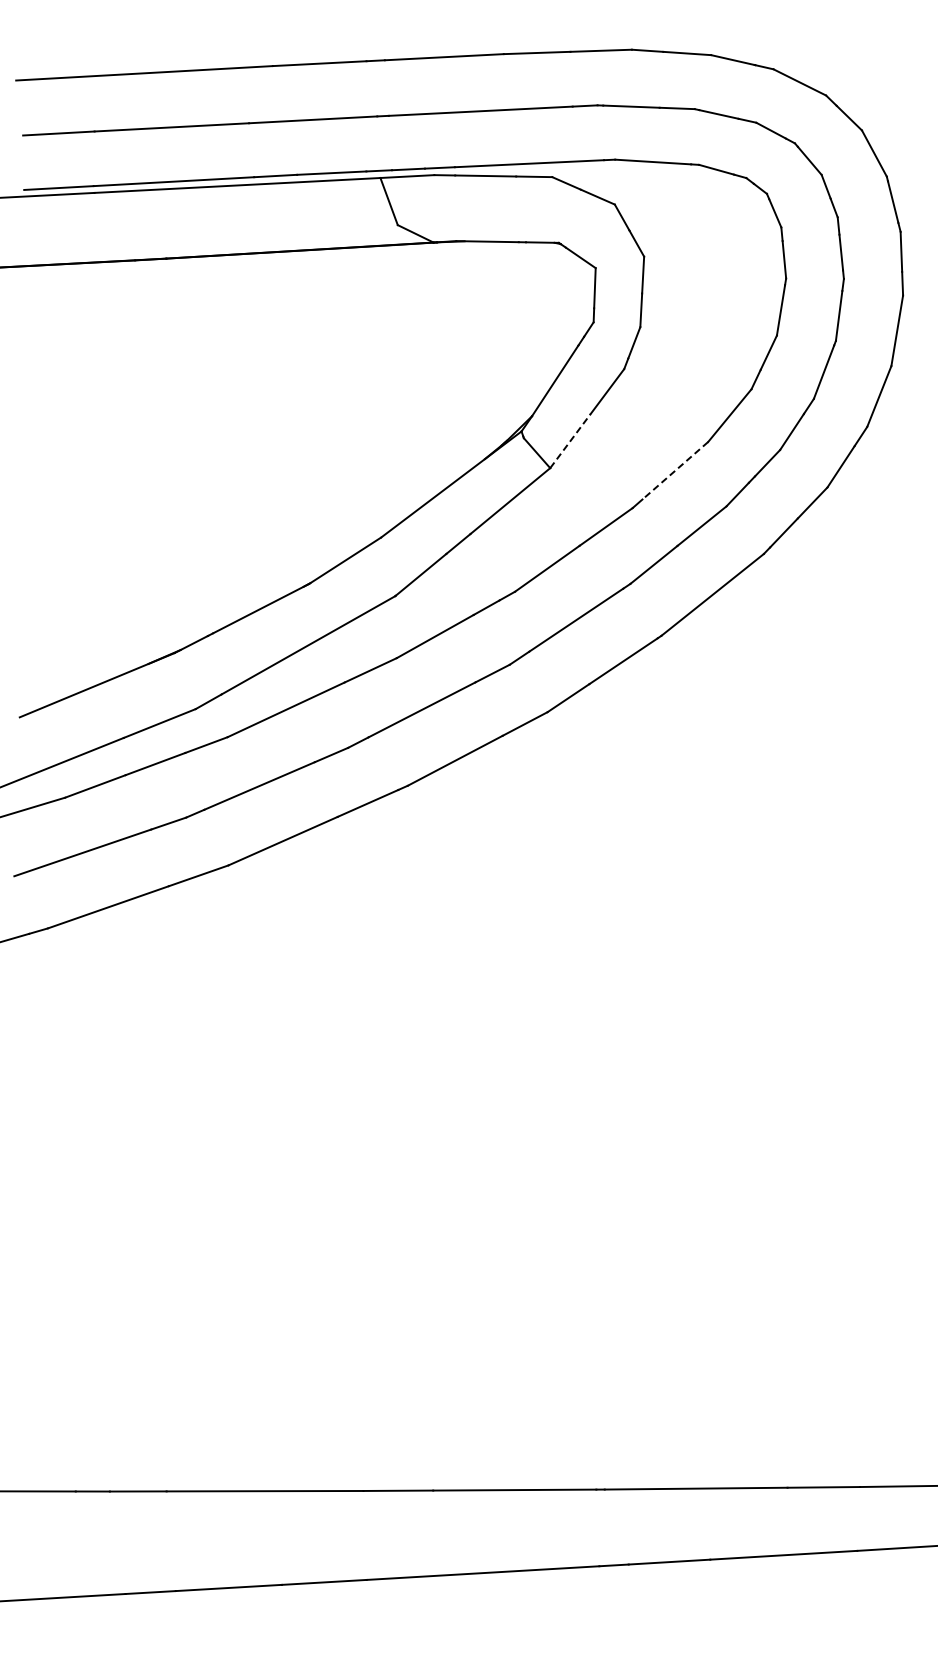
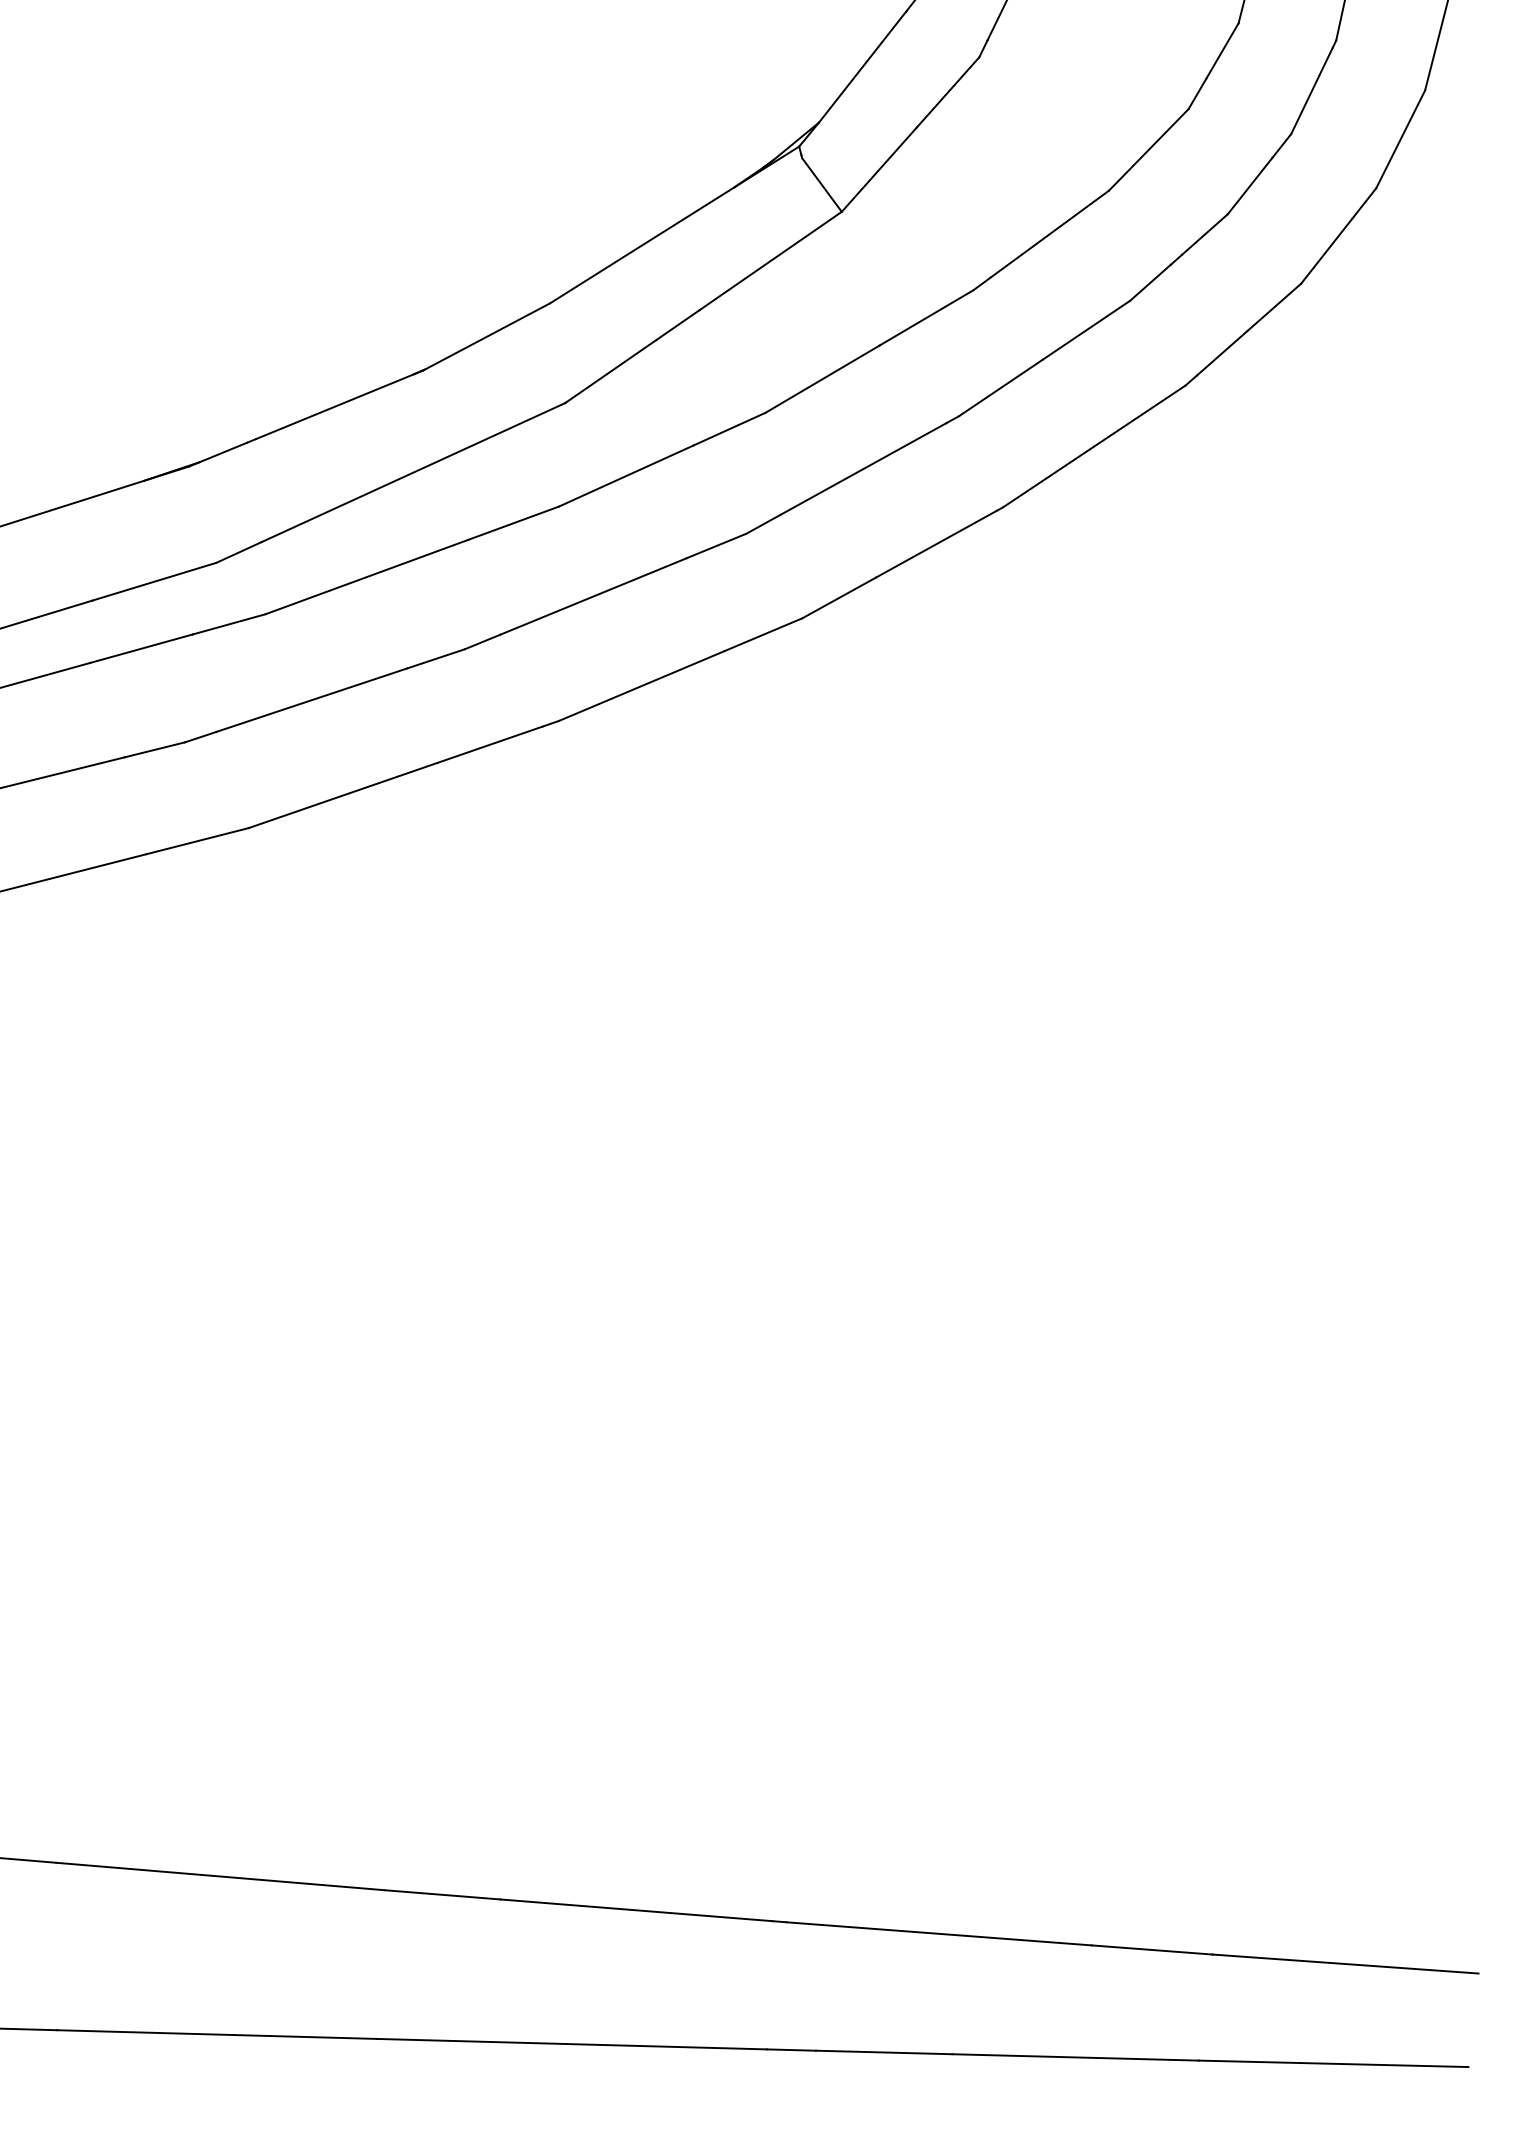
line: (570, 441) -> (879, 170), dashed -> solid
line: (675, 470) -> (1050, 233), dashed -> solid

